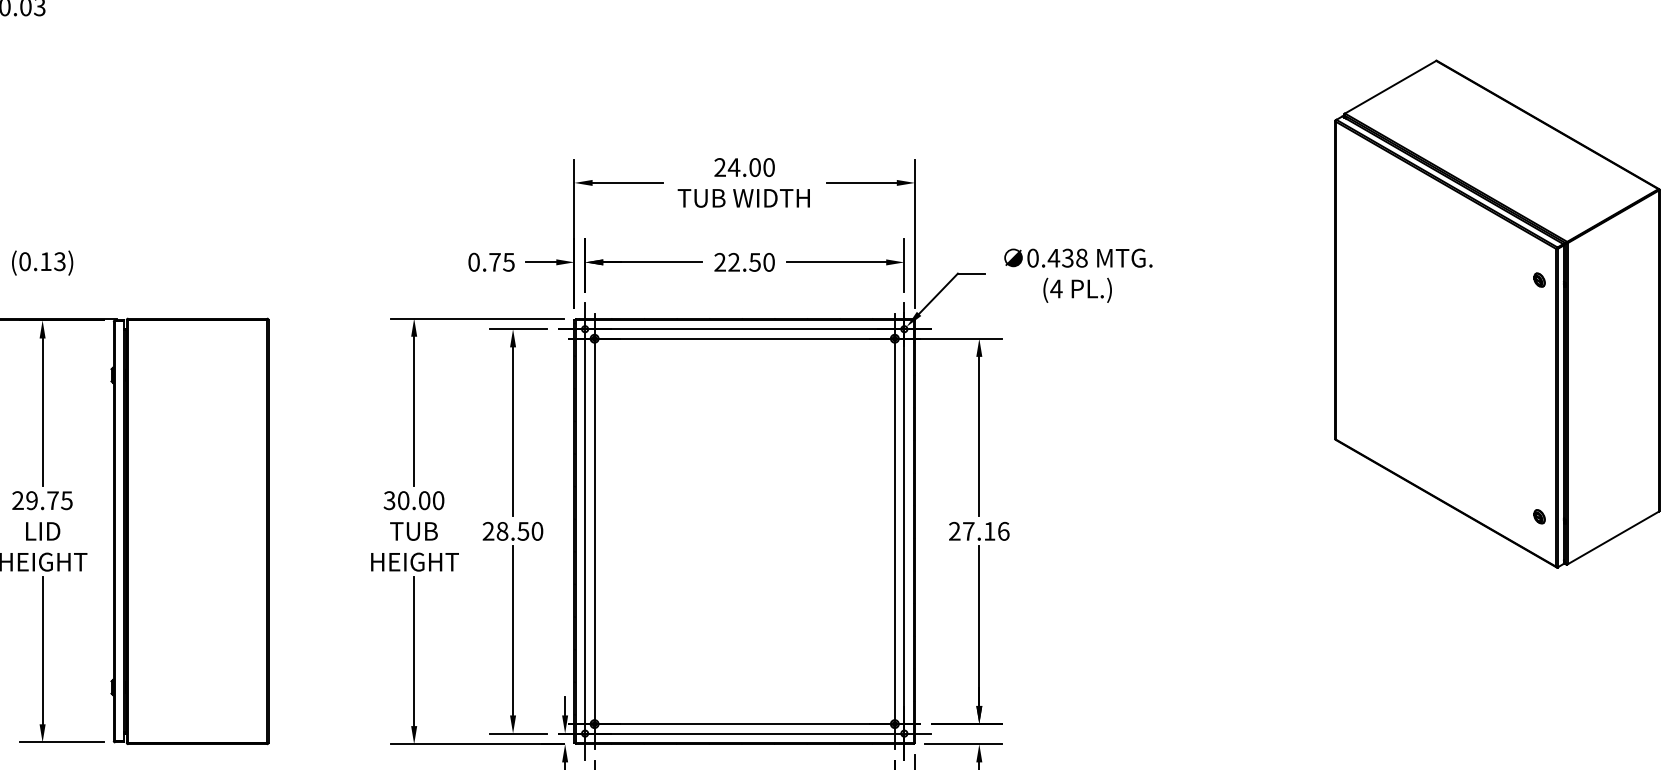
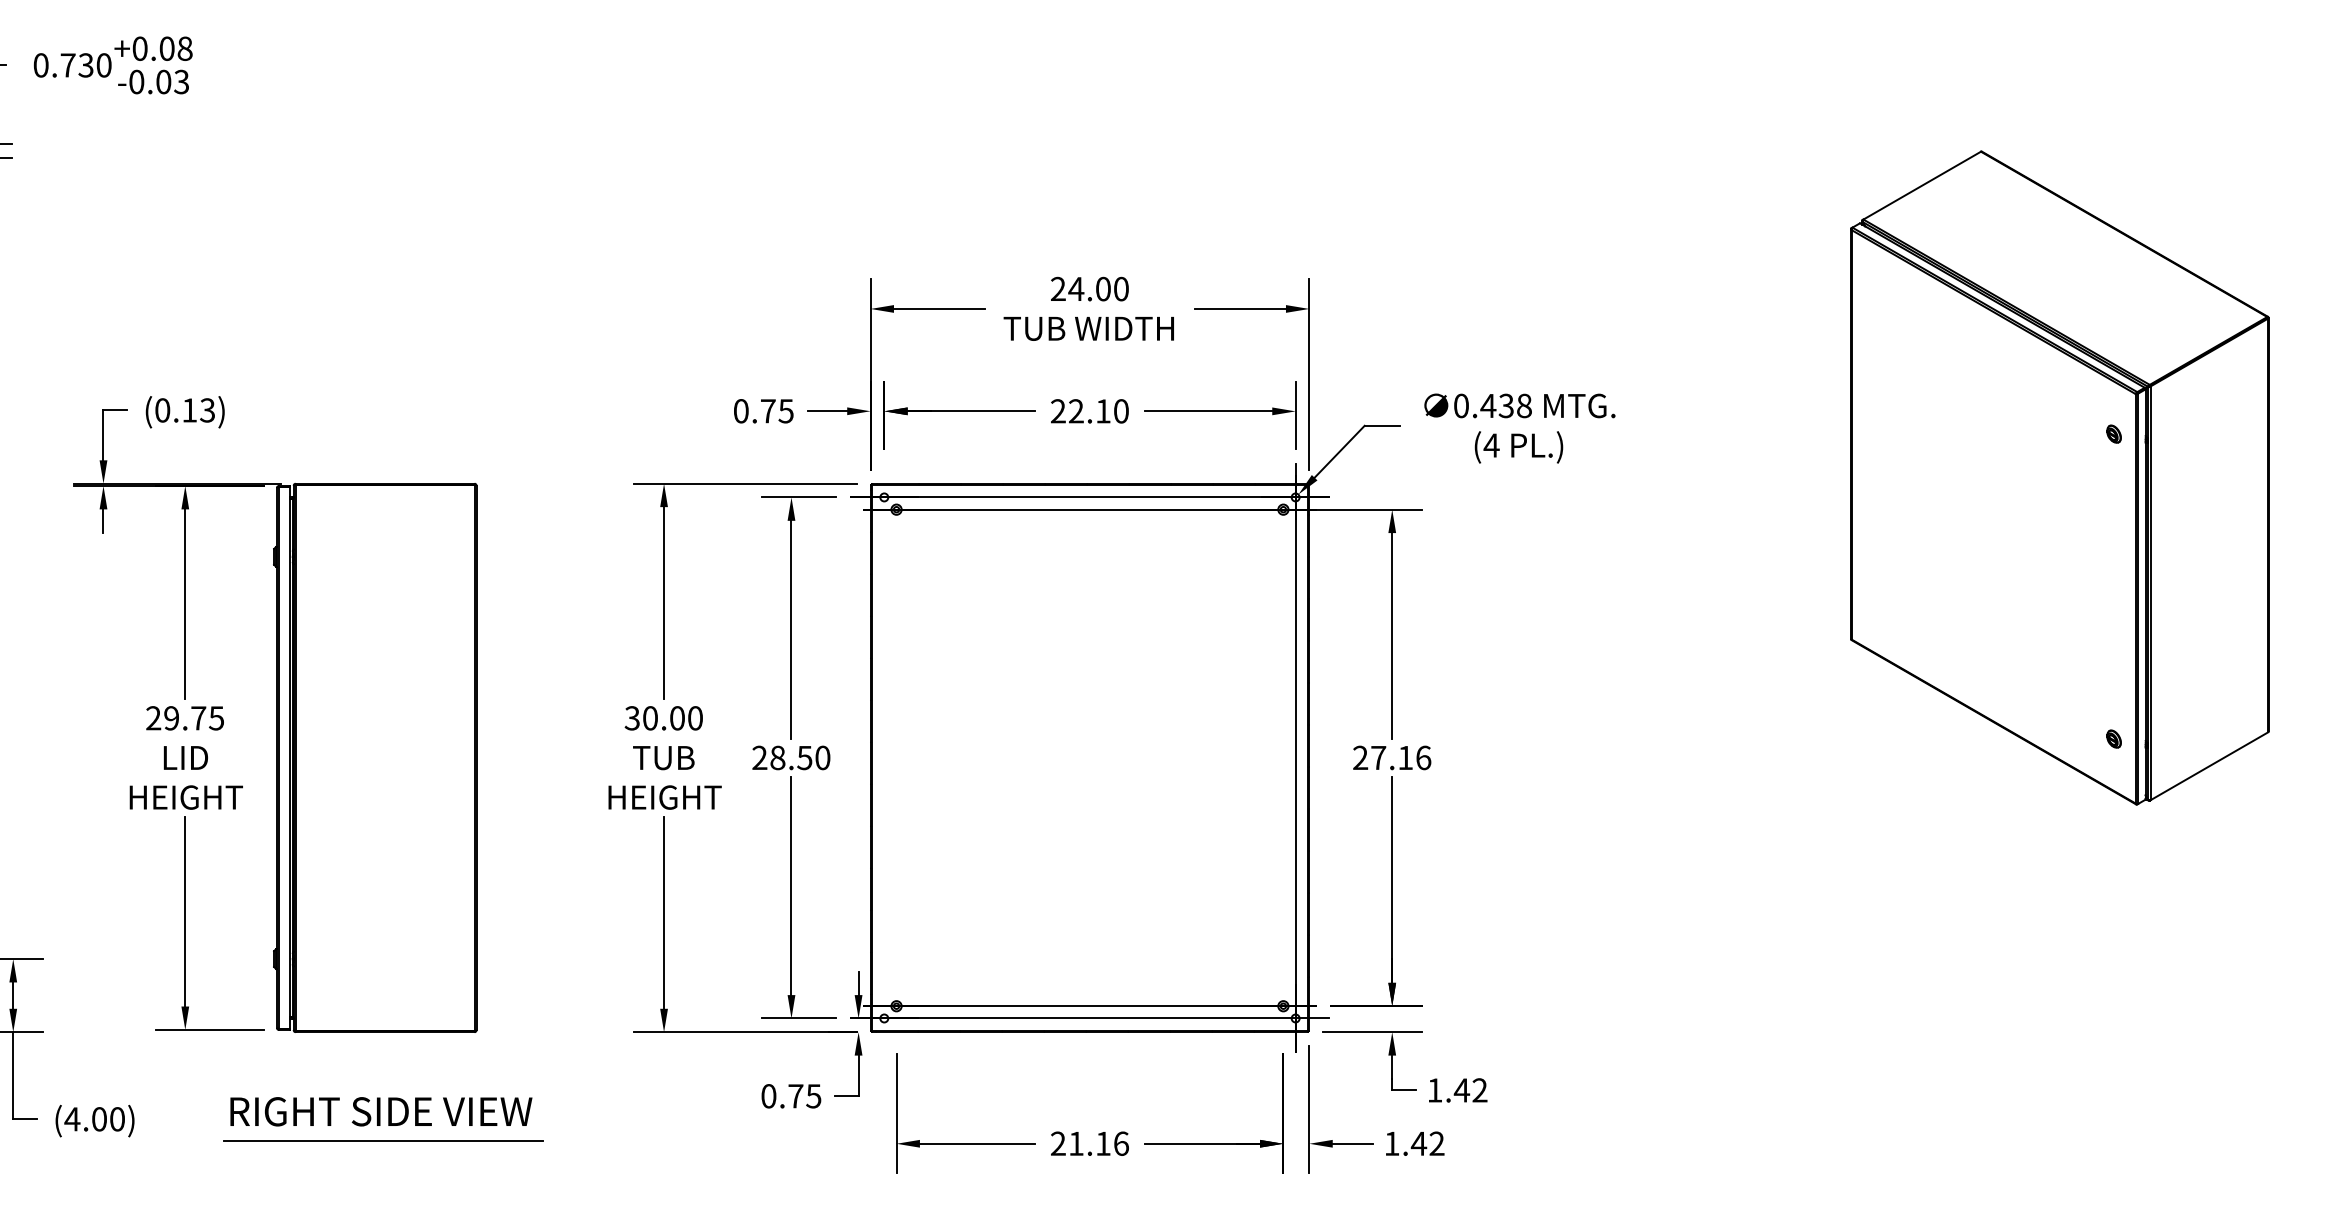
text: (754, 262) -> (1102, 411), 22.50 -> 22.10
line: (585, 531) -> (884, 757), removed
line: (594, 531) -> (896, 757), removed
line: (894, 531) -> (1283, 757), removed

